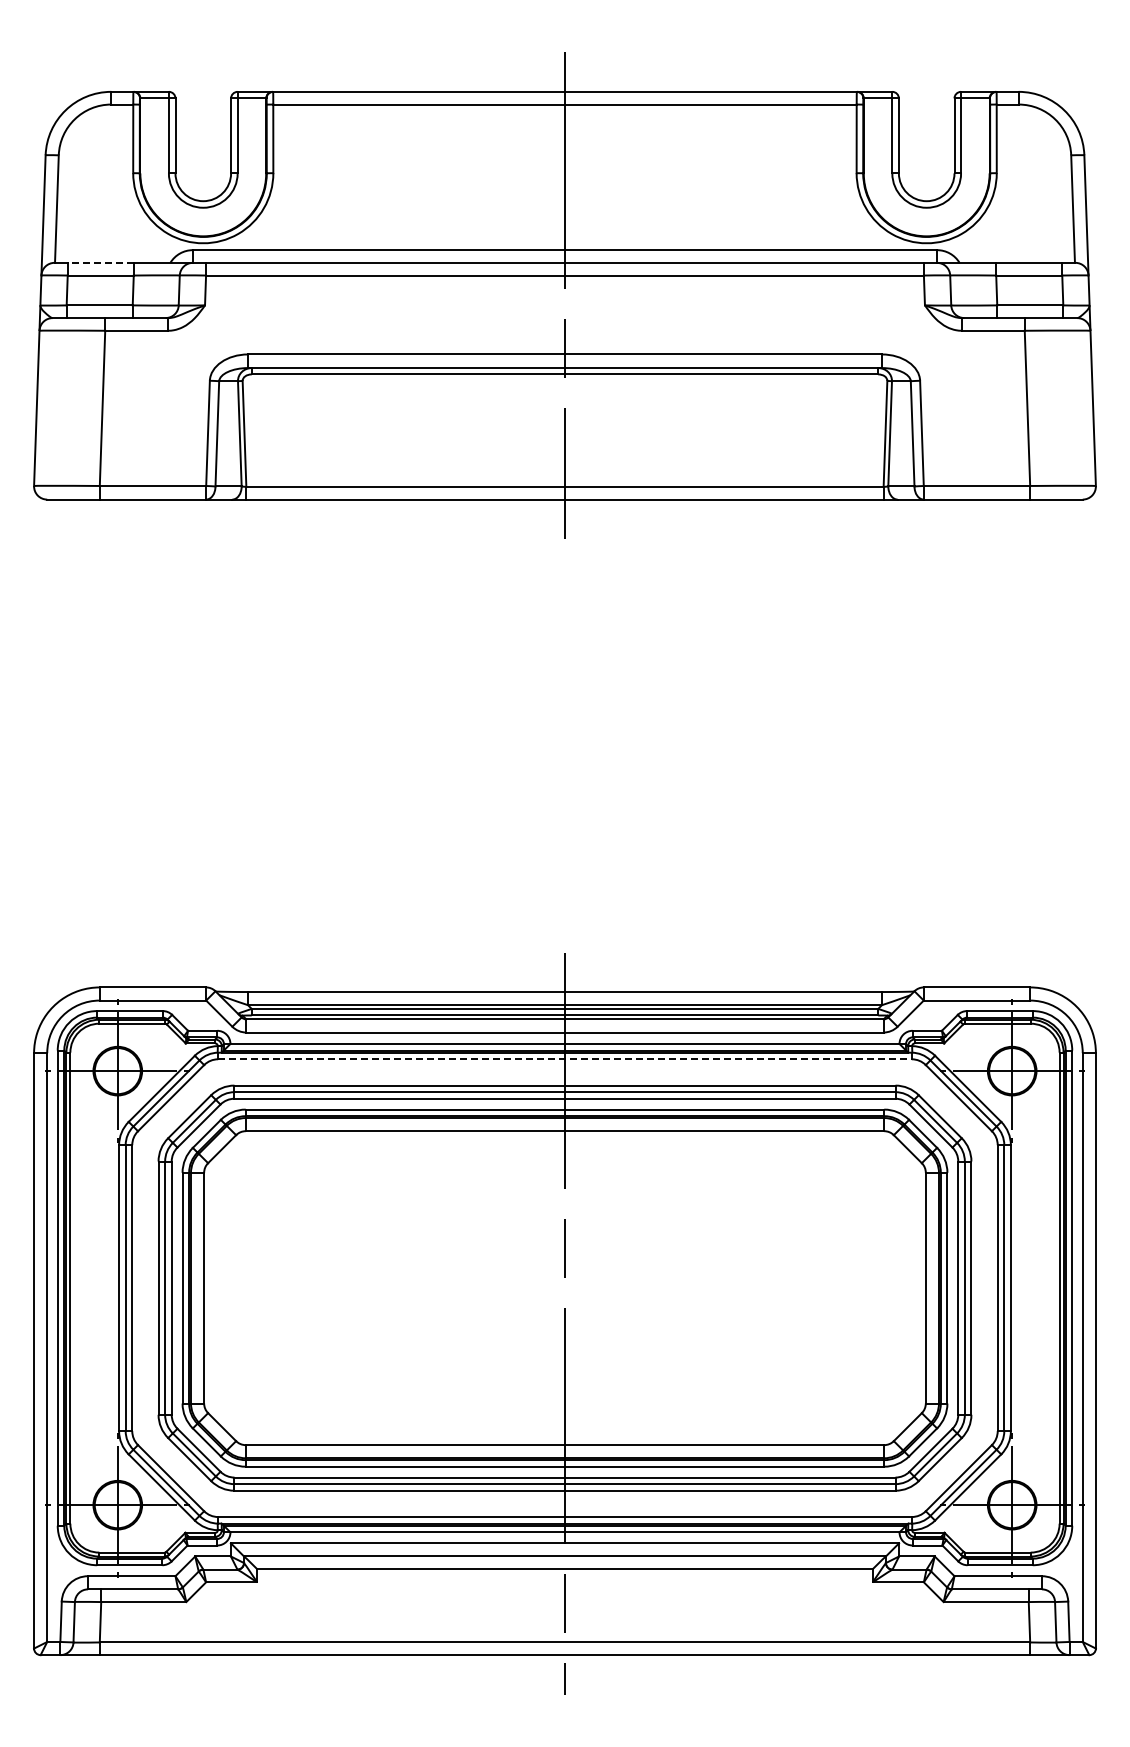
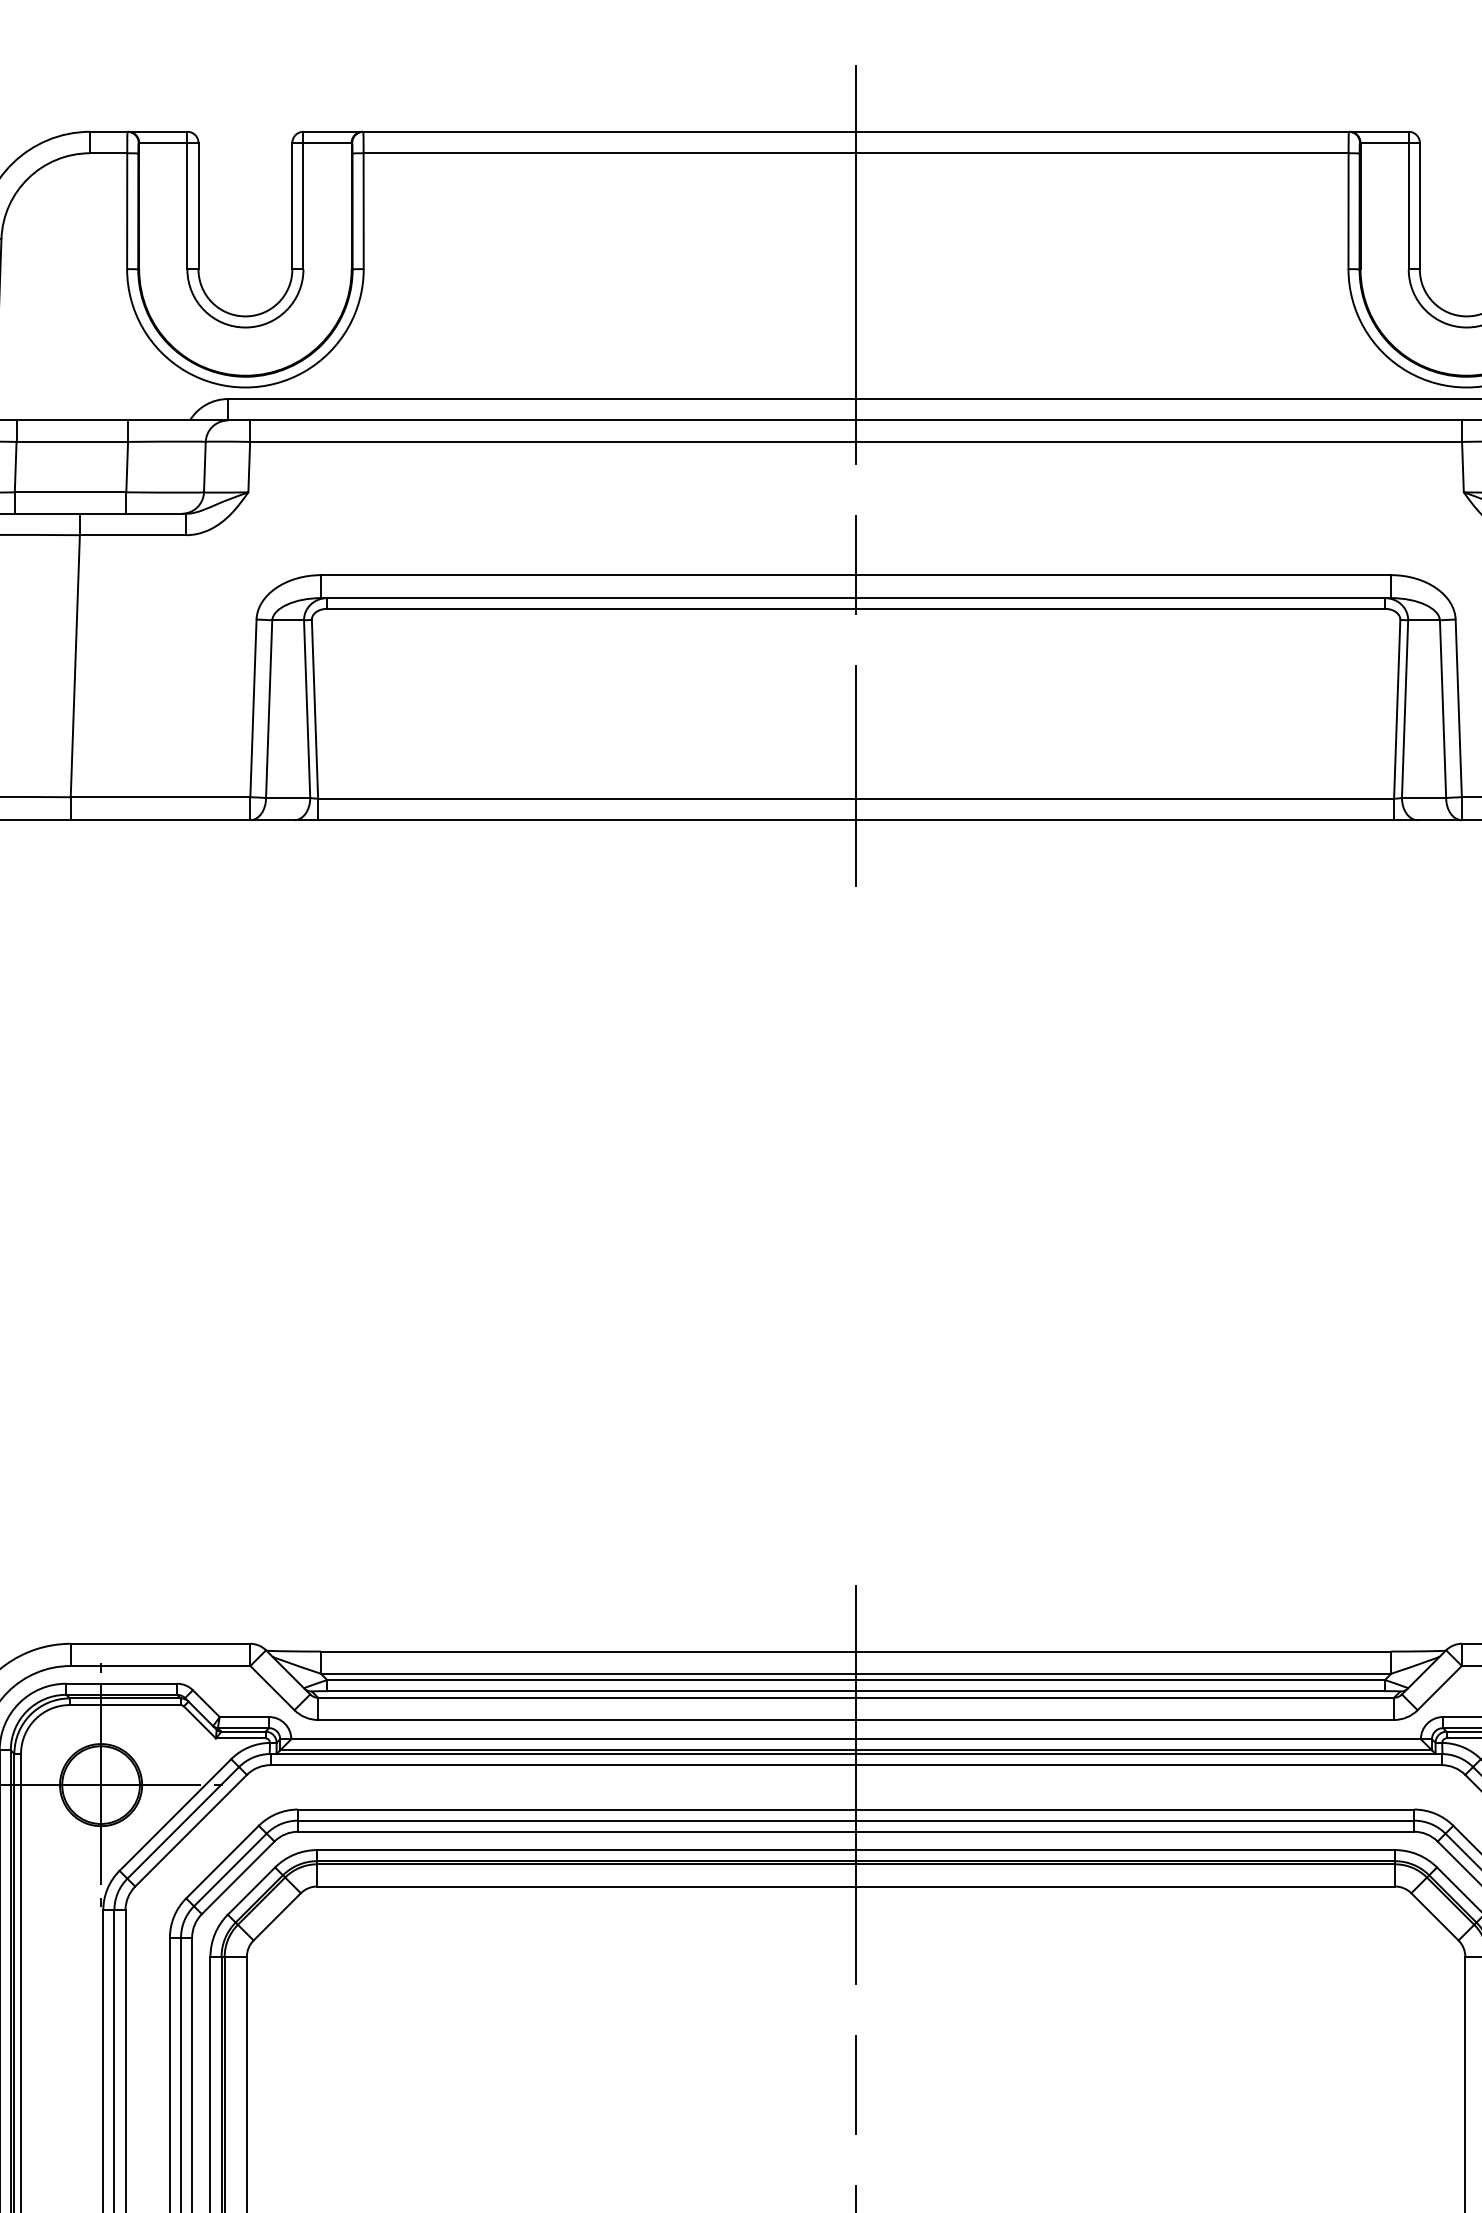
line: (100, 262) -> (71, 419), dashed -> solid
line: (565, 1059) -> (856, 1765), dashed -> solid

